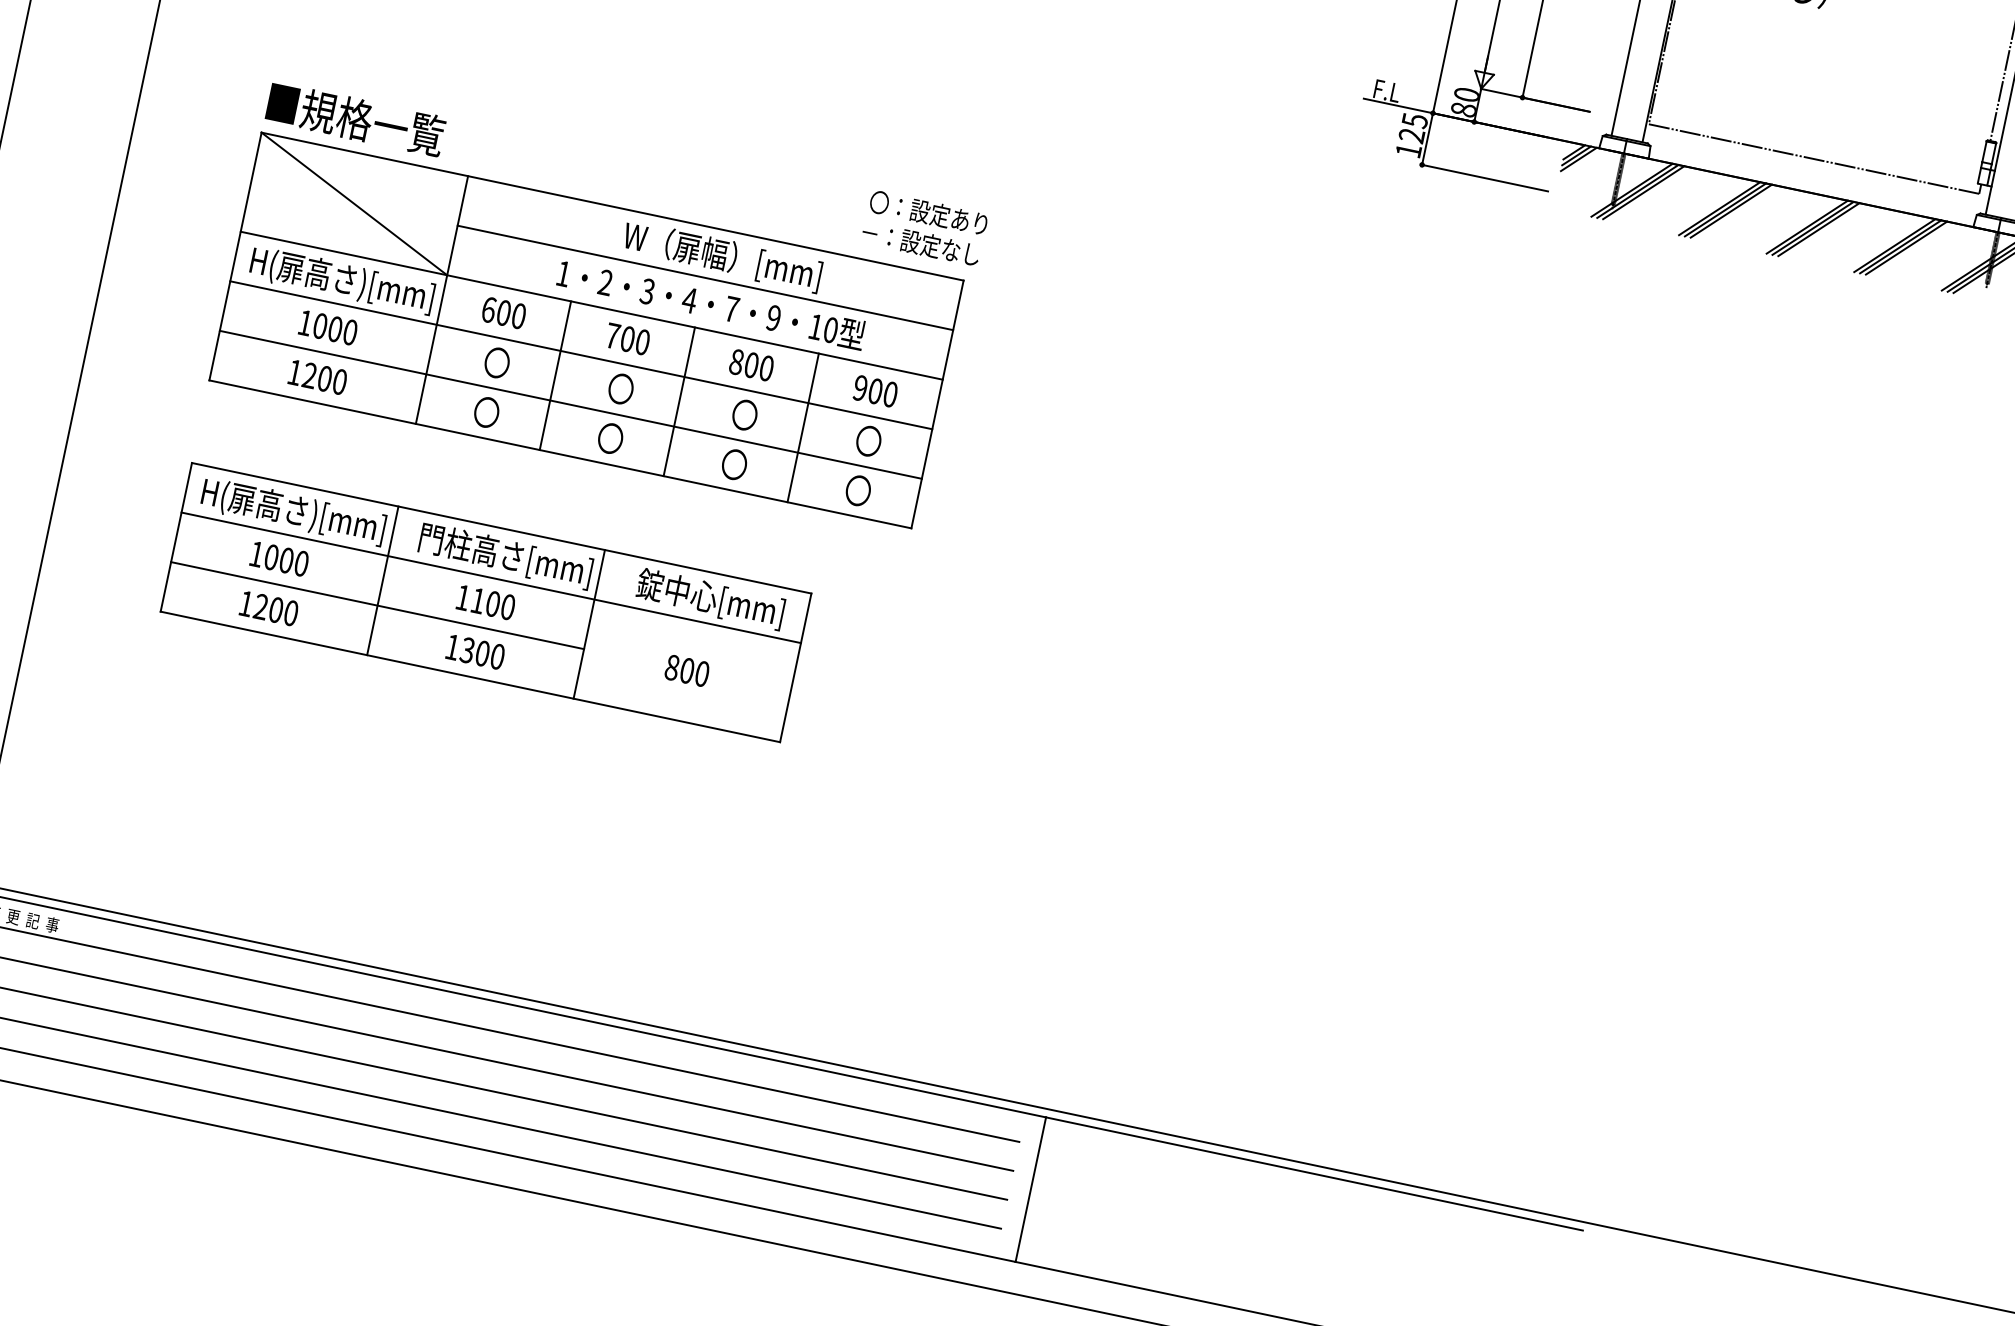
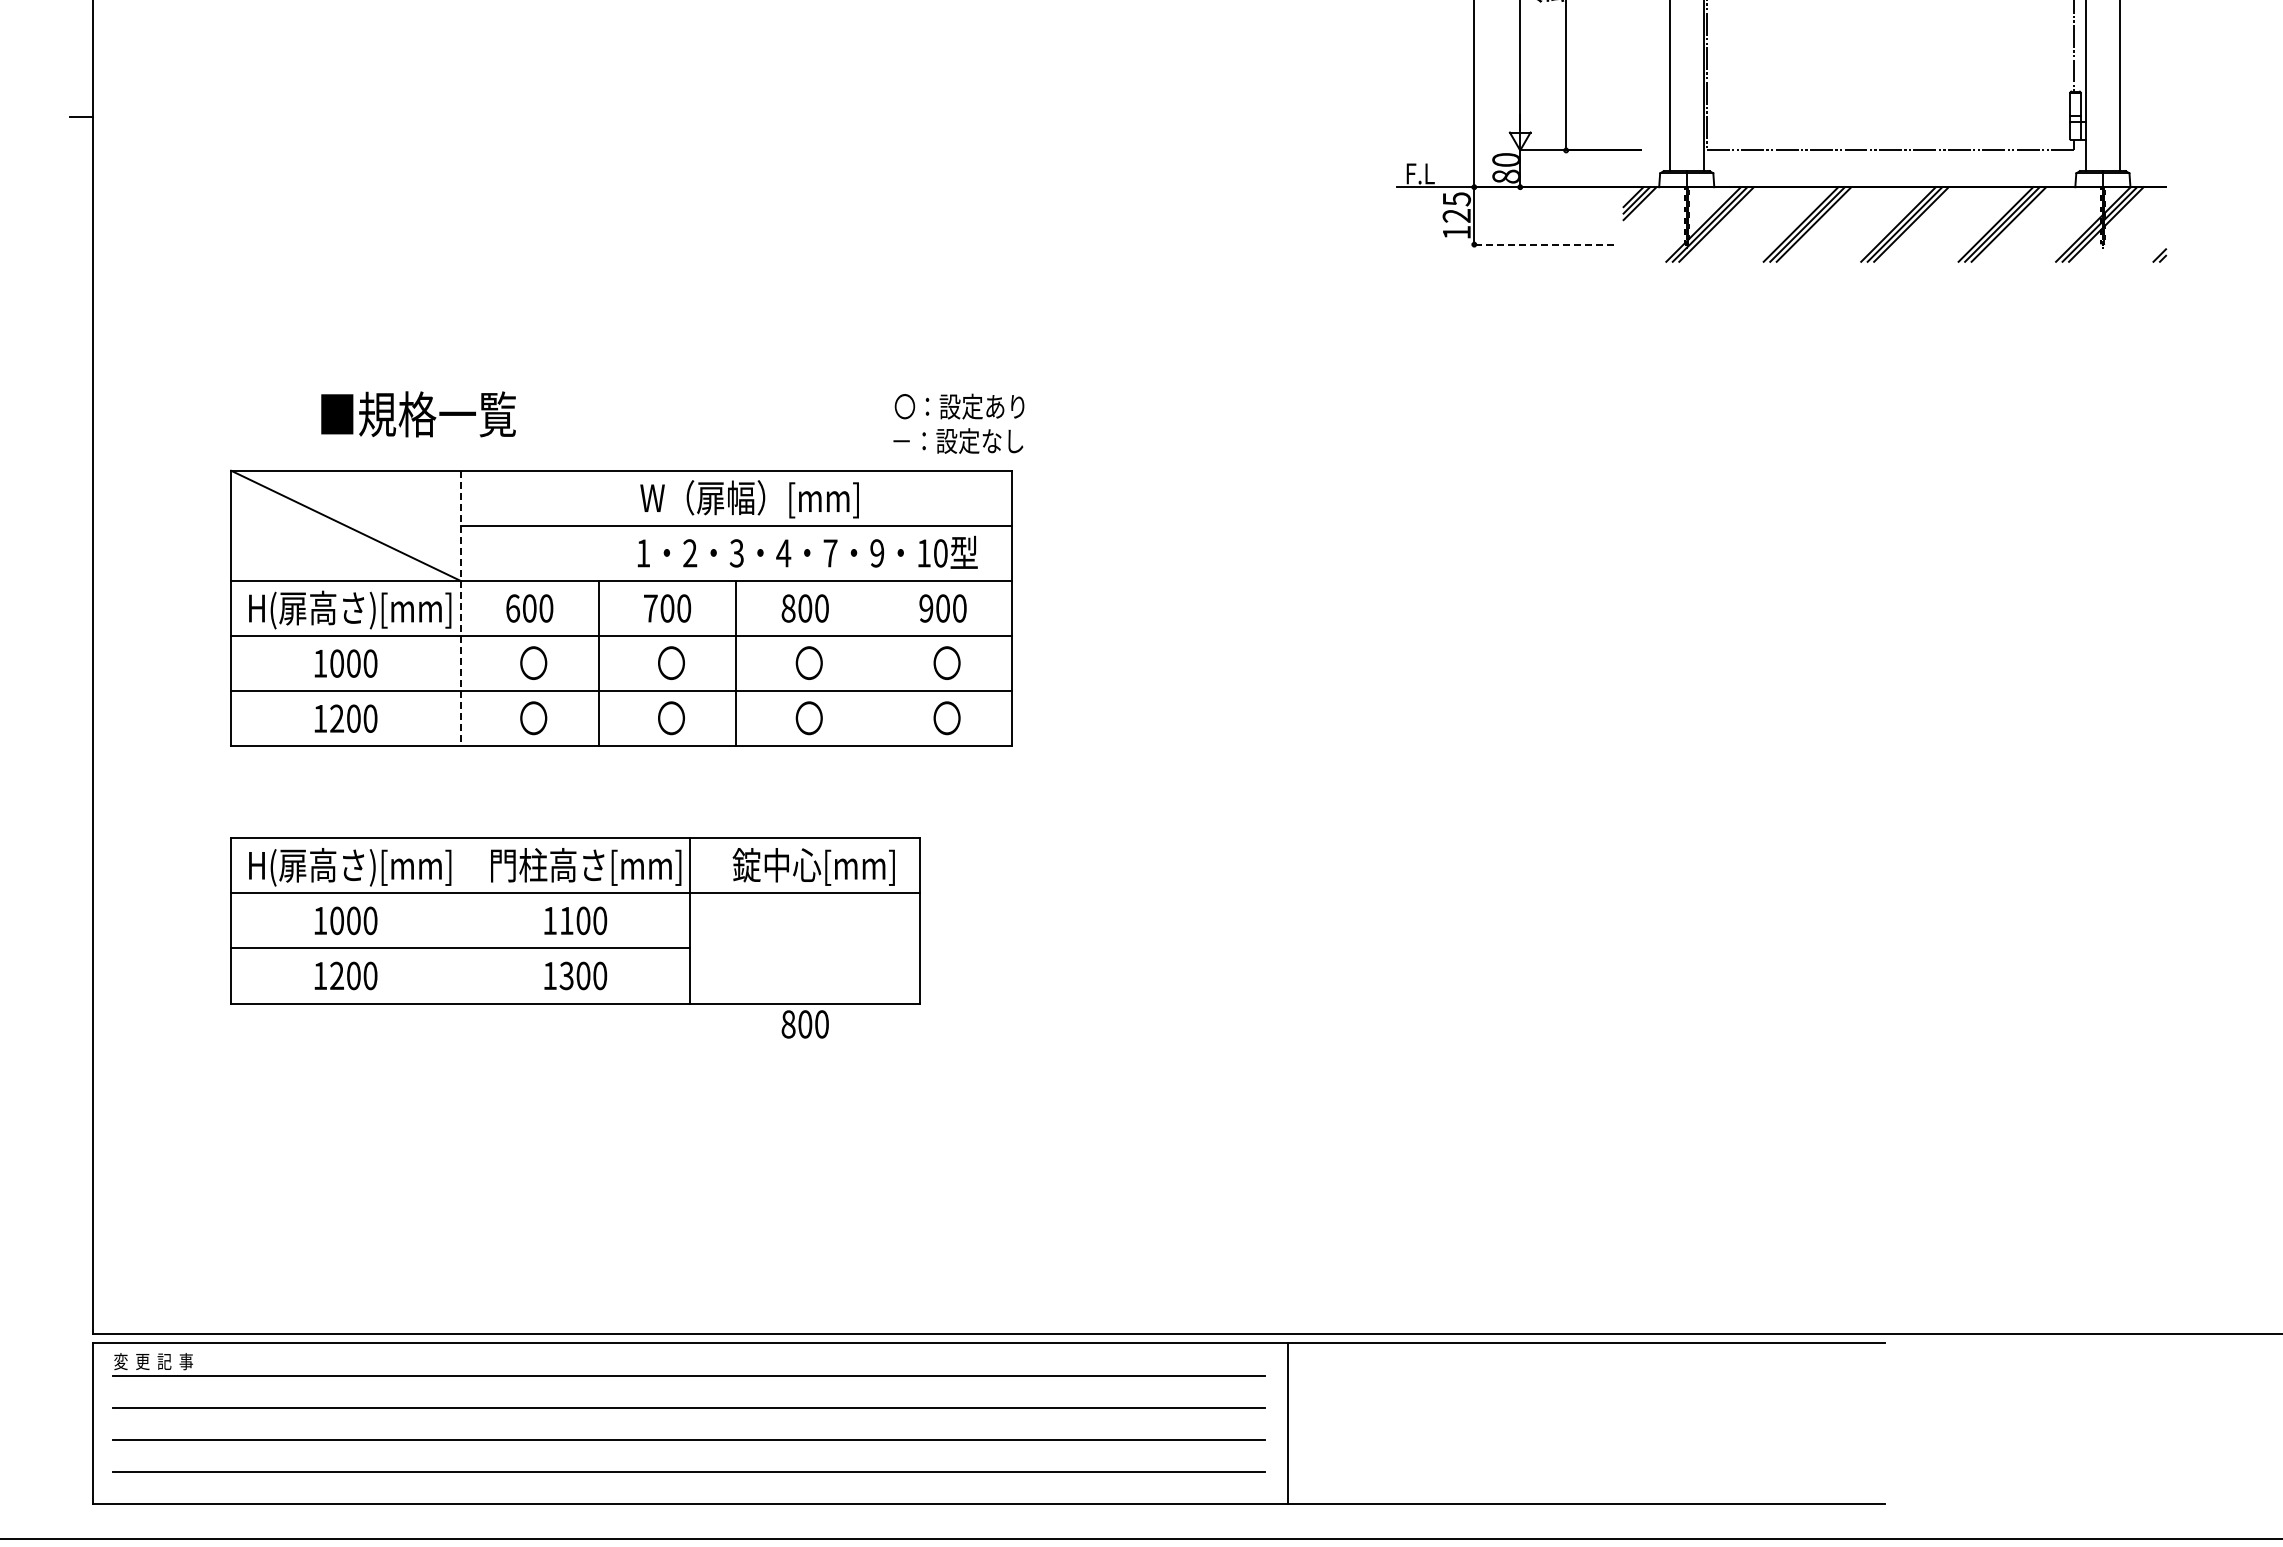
text: (355, 119) -> (418, 414), moved
line: (1484, 177) -> (1543, 244), solid -> dashed
line: (441, 299) -> (460, 608), solid -> dashed
text: (711, 303) -> (807, 551), moved
line: (803, 427) -> (874, 663), removed
line: (382, 580) -> (460, 920), removed
text: (686, 670) -> (804, 1024), moved

